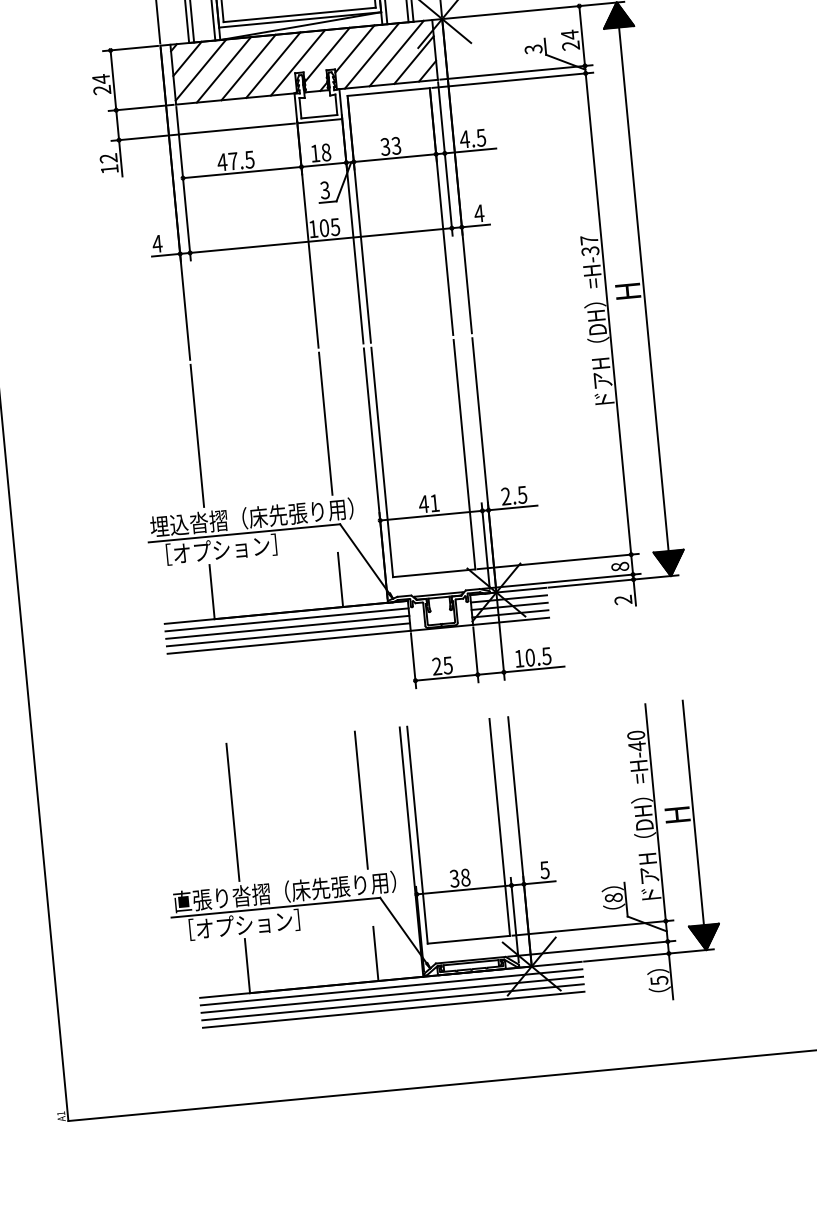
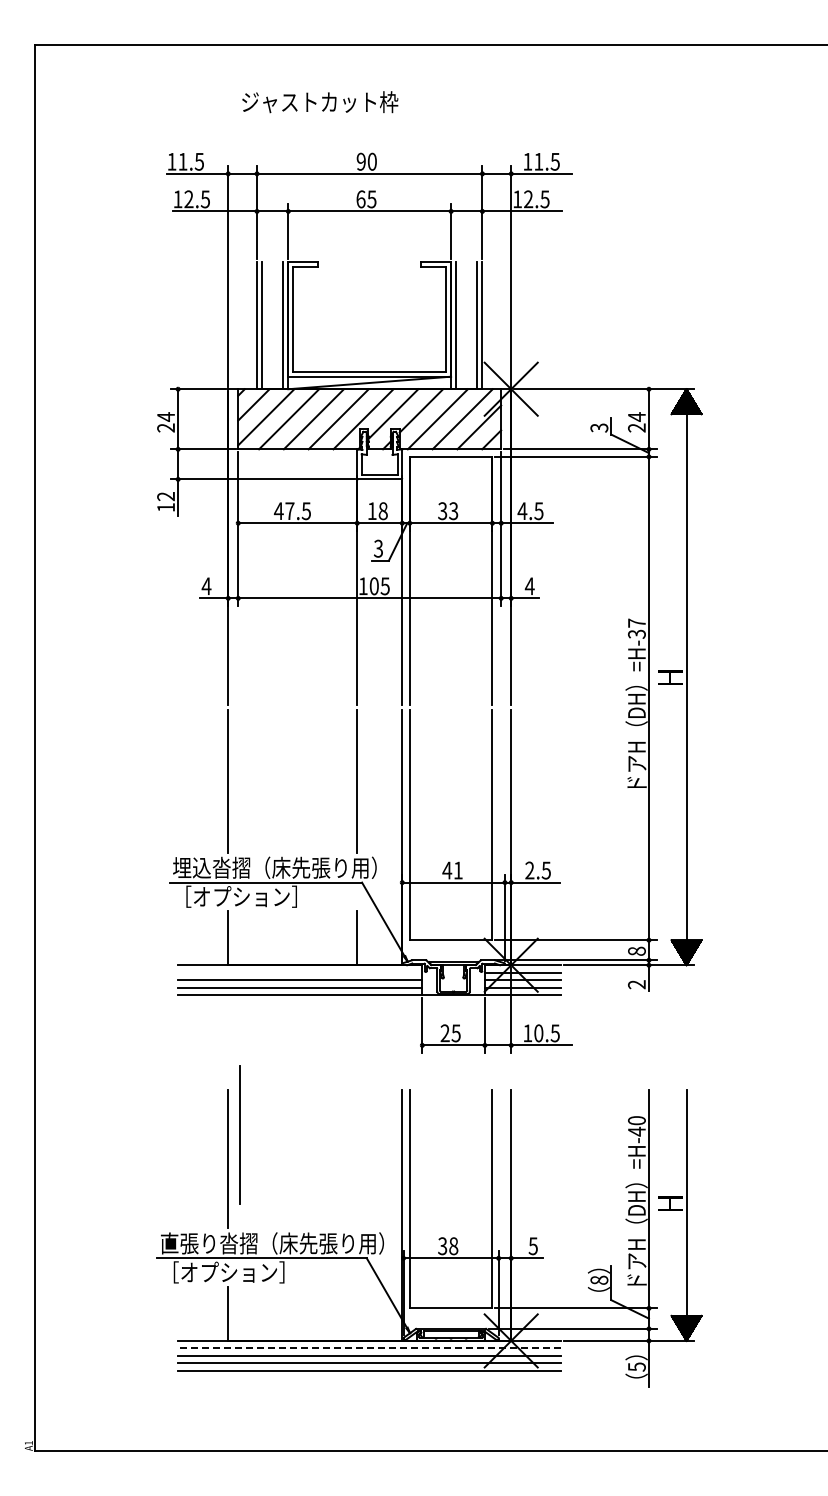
line: (287, 619) -> (300, 972), removed
line: (360, 799) -> (239, 1134), moved
line: (376, 953) -> (357, 1313), removed
line: (391, 987) -> (369, 1348), solid -> dashed

